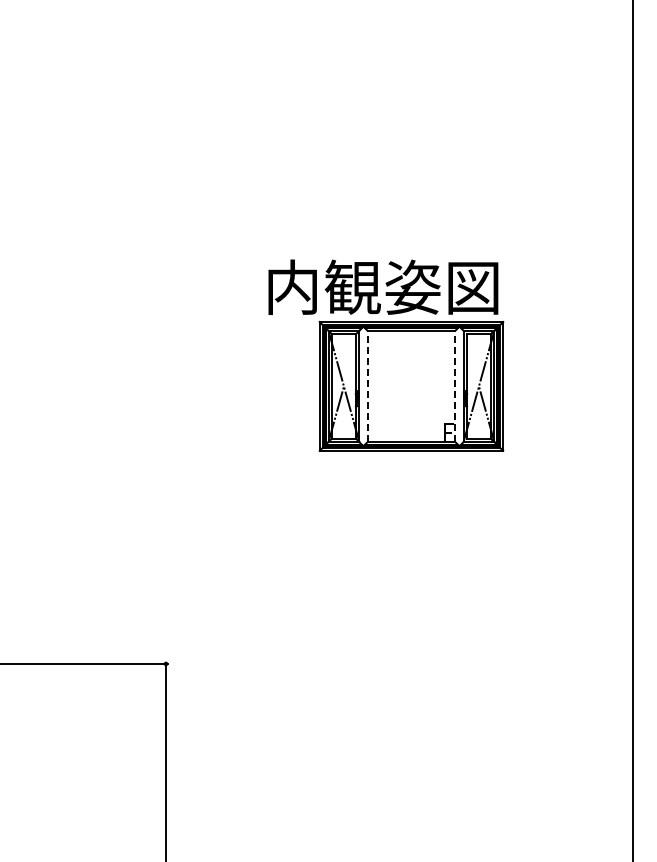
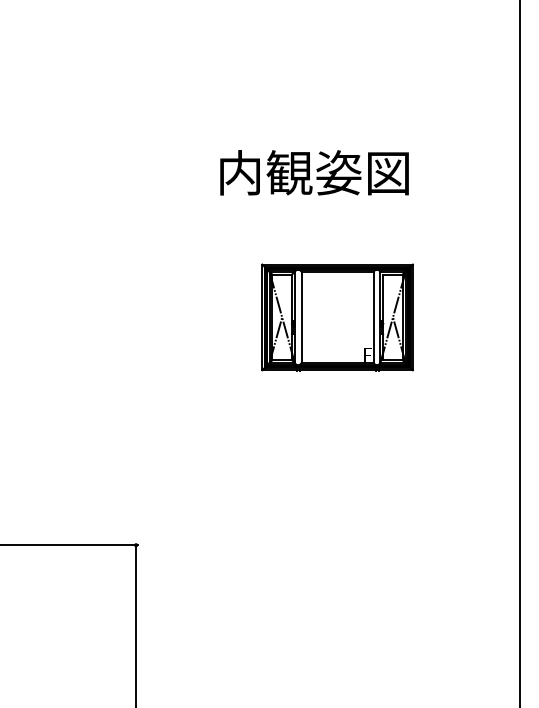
text: (383, 286) -> (314, 172), moved
line: (367, 386) -> (301, 317), dashed -> solid
line: (455, 386) -> (373, 317), dashed -> solid

